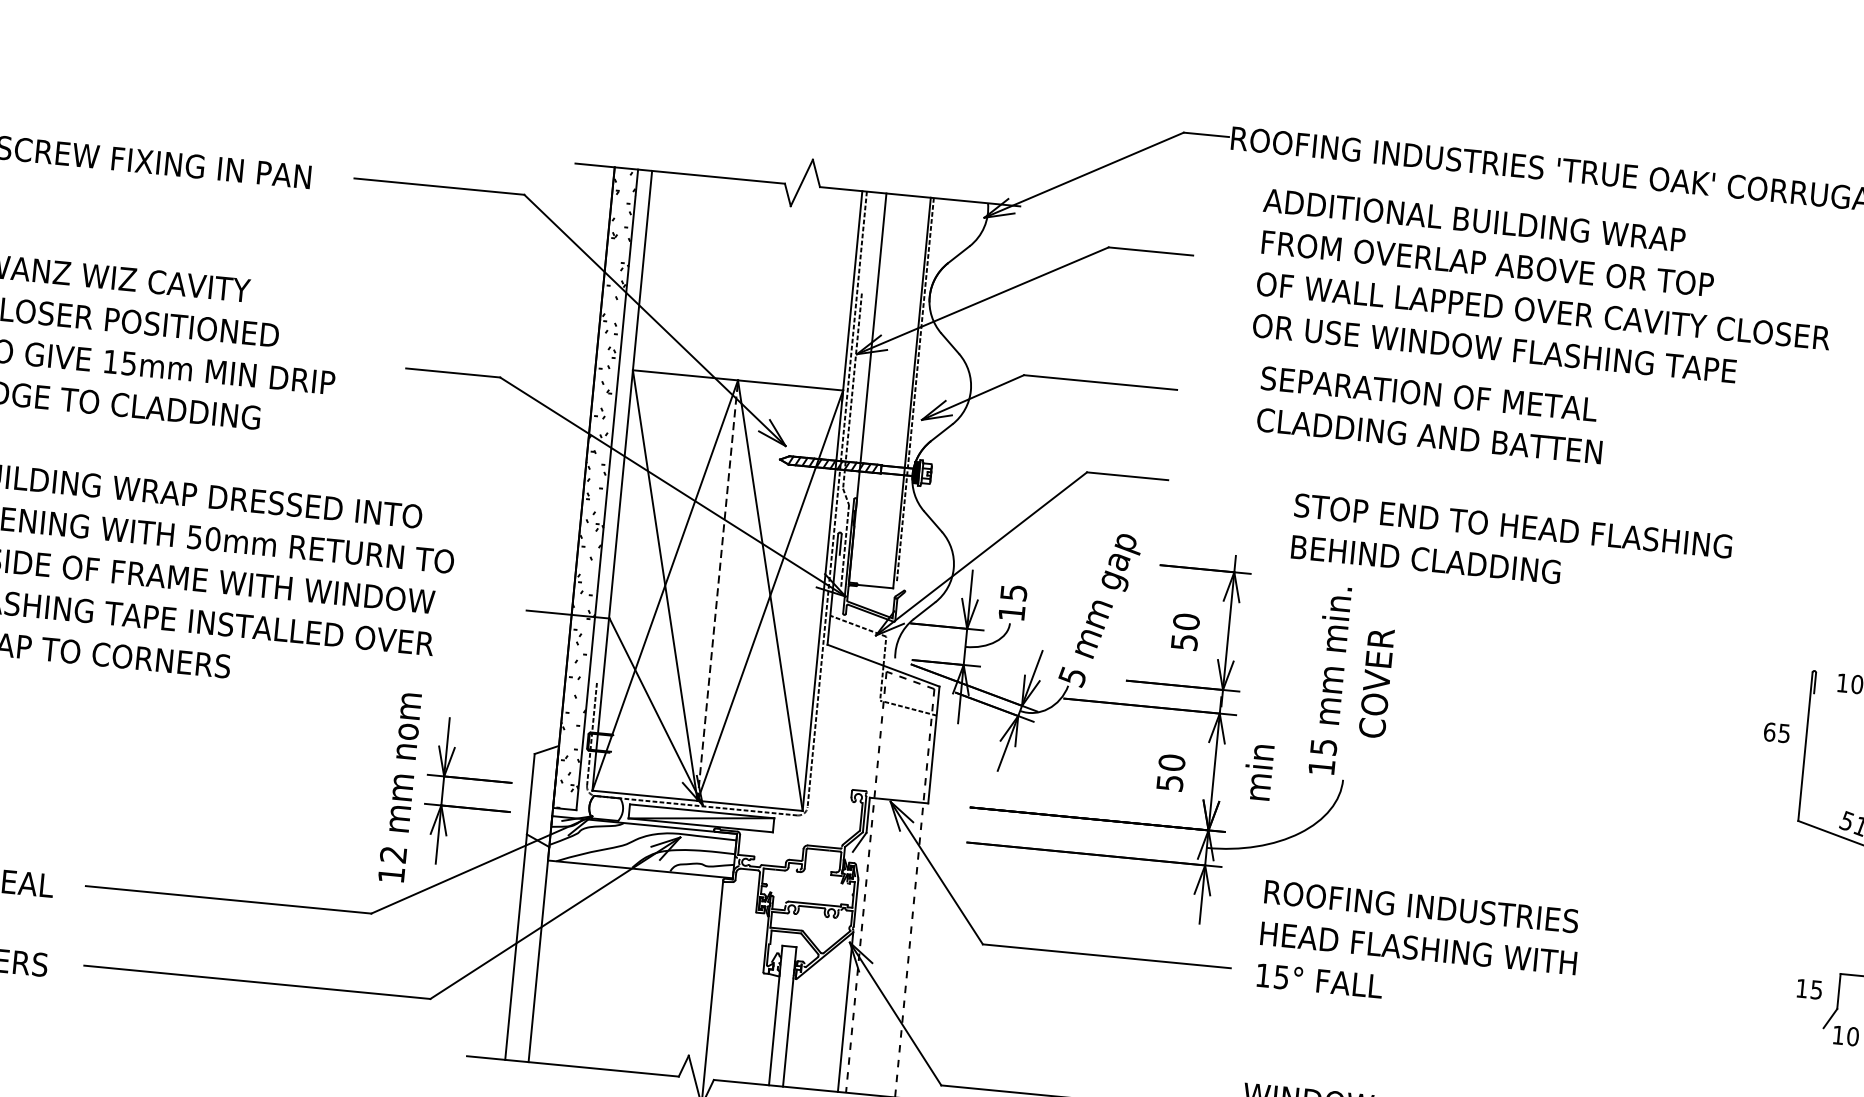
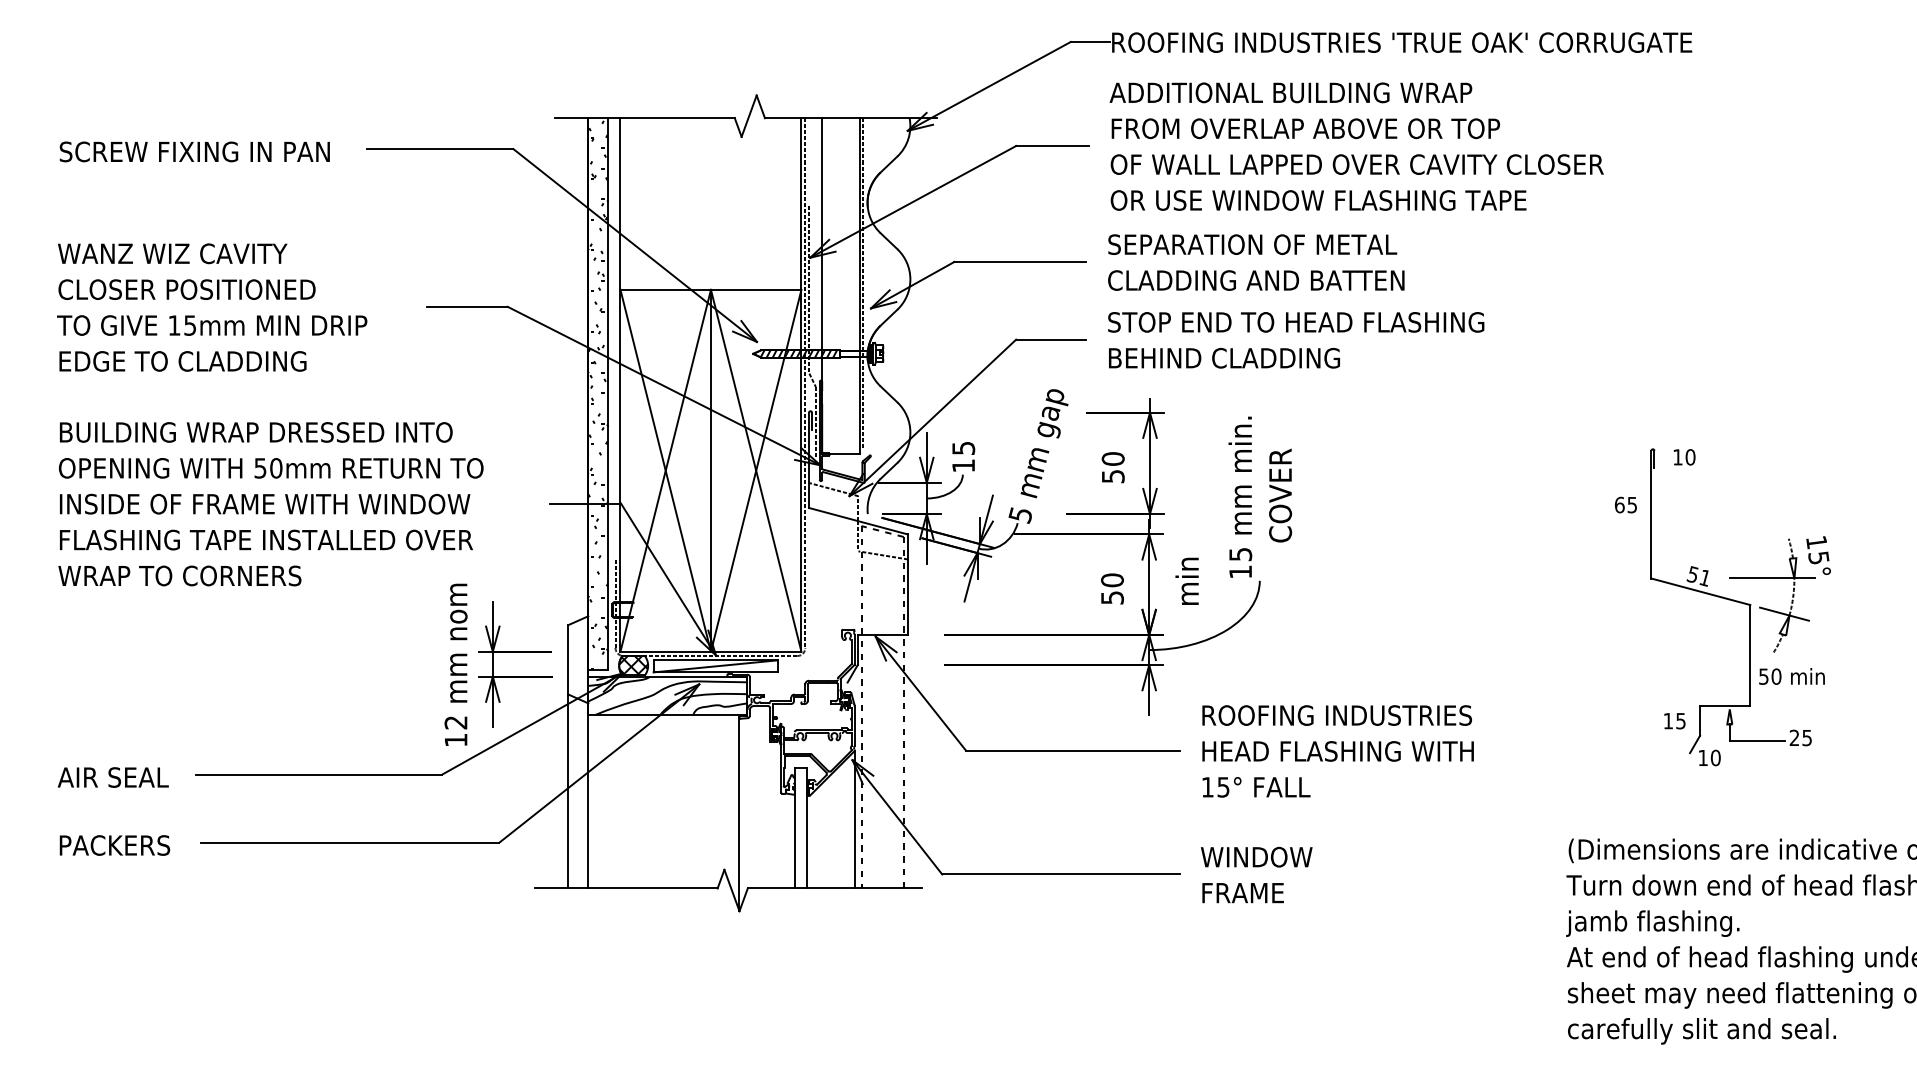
text: (1544, 289) -> (1356, 146), moved
text: (1431, 415) -> (1256, 262), moved
text: (1511, 547) -> (1296, 340), moved
line: (717, 590) -> (710, 470), dashed -> solid
hatch: (606, 808) -> (633, 665), added
text: (1417, 948) -> (1337, 751), moved

